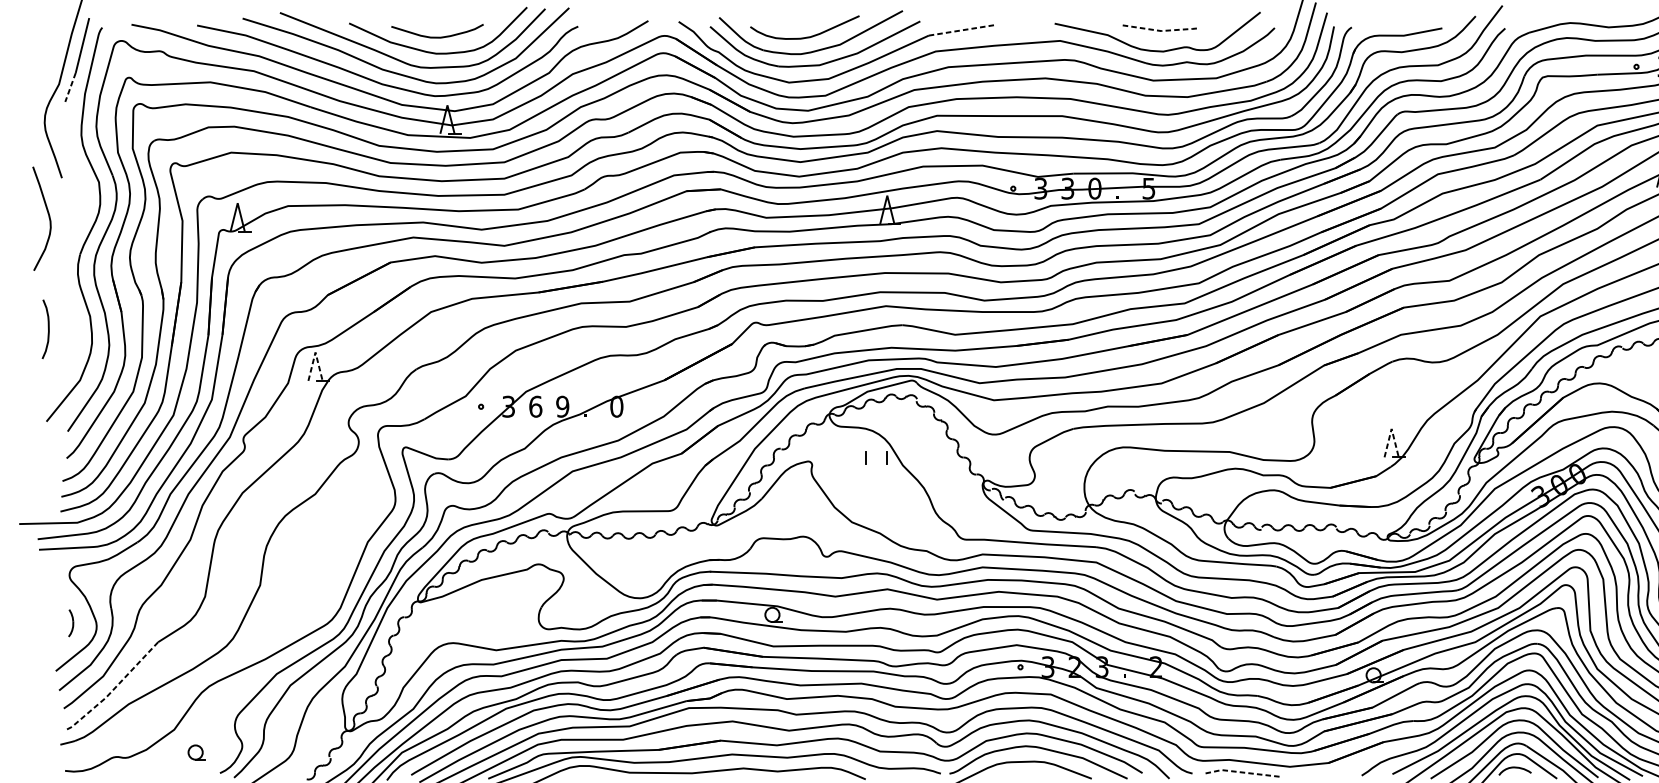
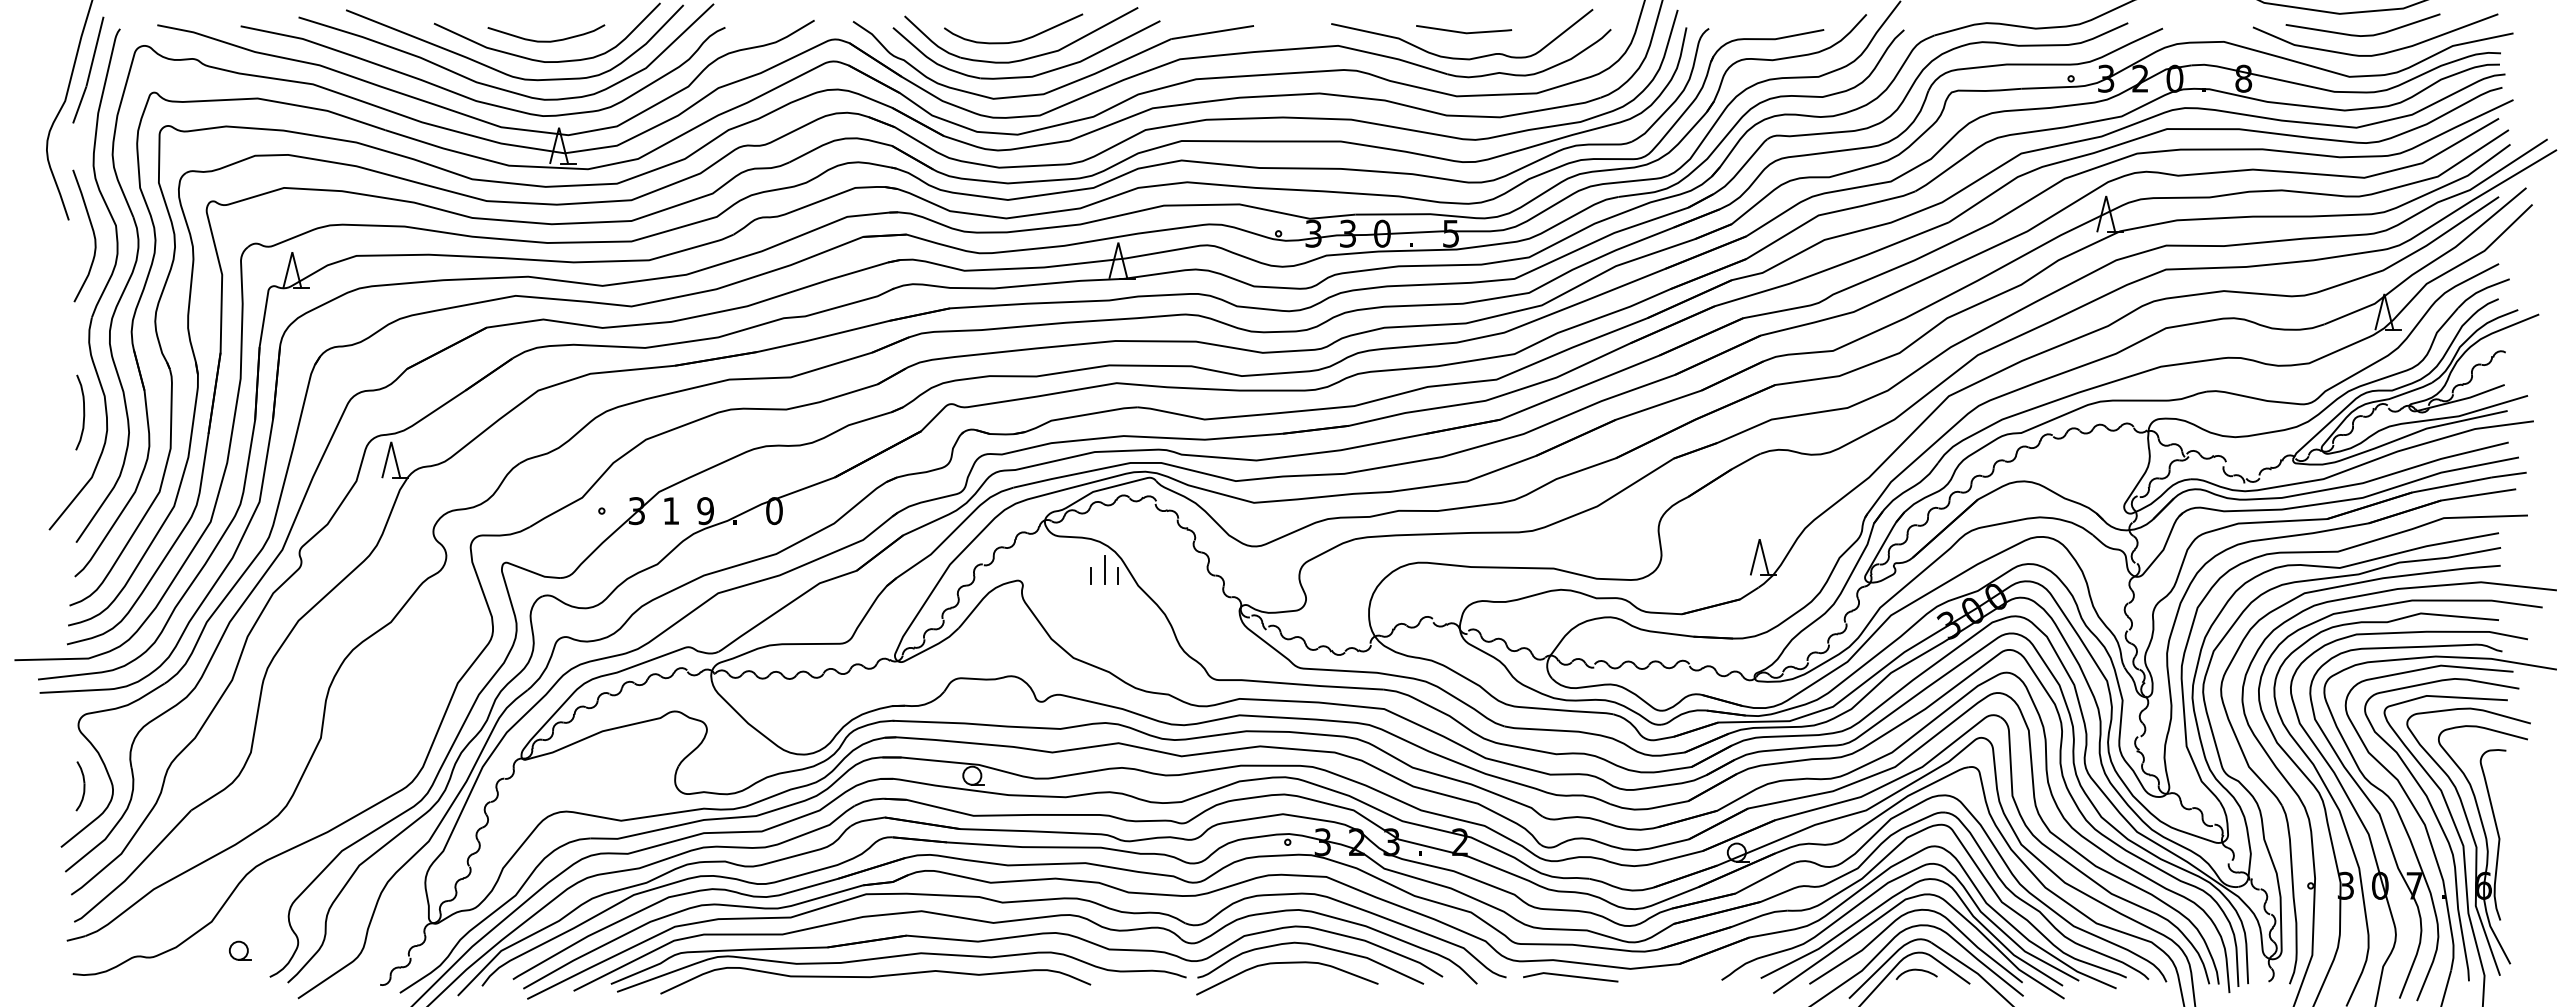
line: (961, 30) -> (1212, 32), dashed -> solid
line: (1160, 31) -> (1465, 33), dashed -> solid
line: (70, 87) -> (79, 105), dashed -> solid
curve: (48, 216) -> (92, 232), moved
curve: (48, 329) -> (83, 412), moved
line: (315, 352) -> (391, 441), dashed -> solid
text: (535, 407) -> (671, 511), 6 -> 1
line: (1391, 429) -> (1759, 539), dashed -> solid
line: (876, 452) -> (1104, 569), added
part: (71, 623) -> (80, 786), size x1.43
line: (113, 689) -> (134, 870), dashed -> solid
line: (1242, 772) -> (1570, 976), dashed -> solid

